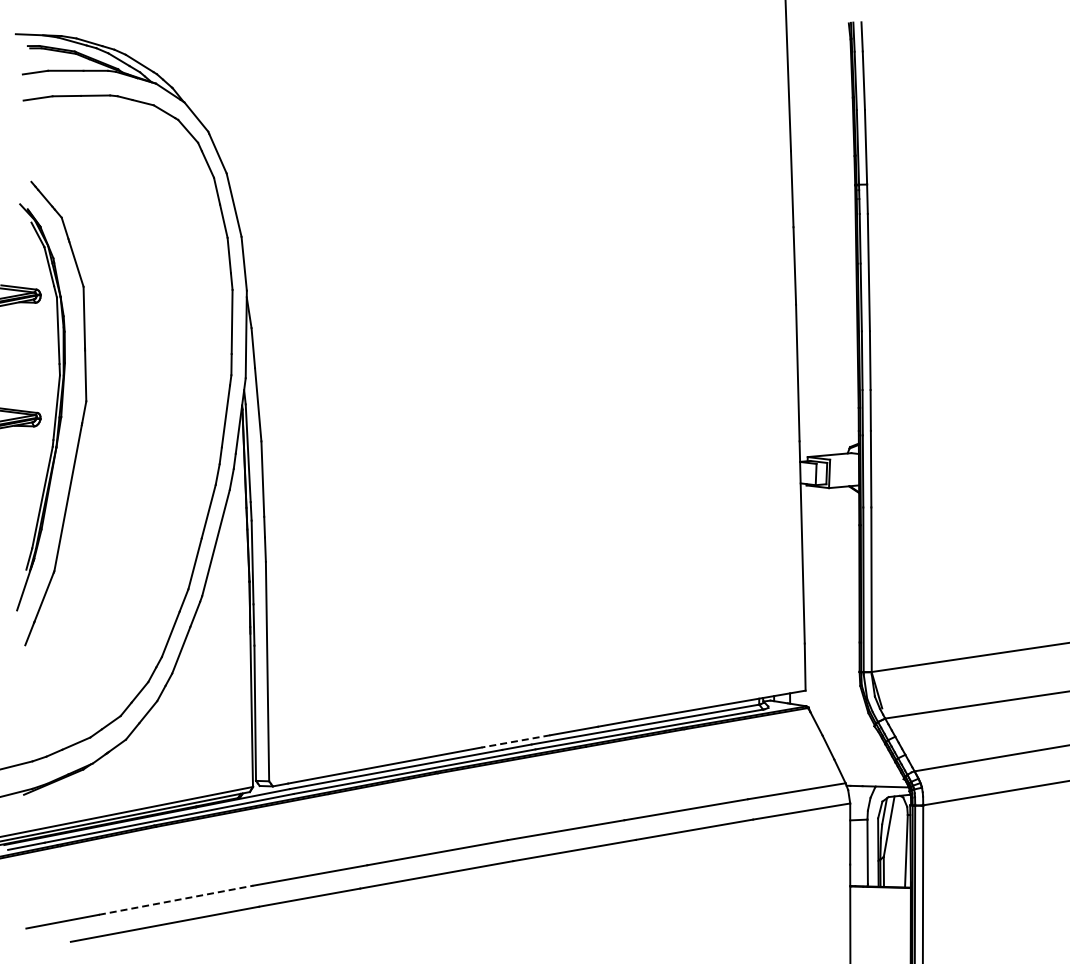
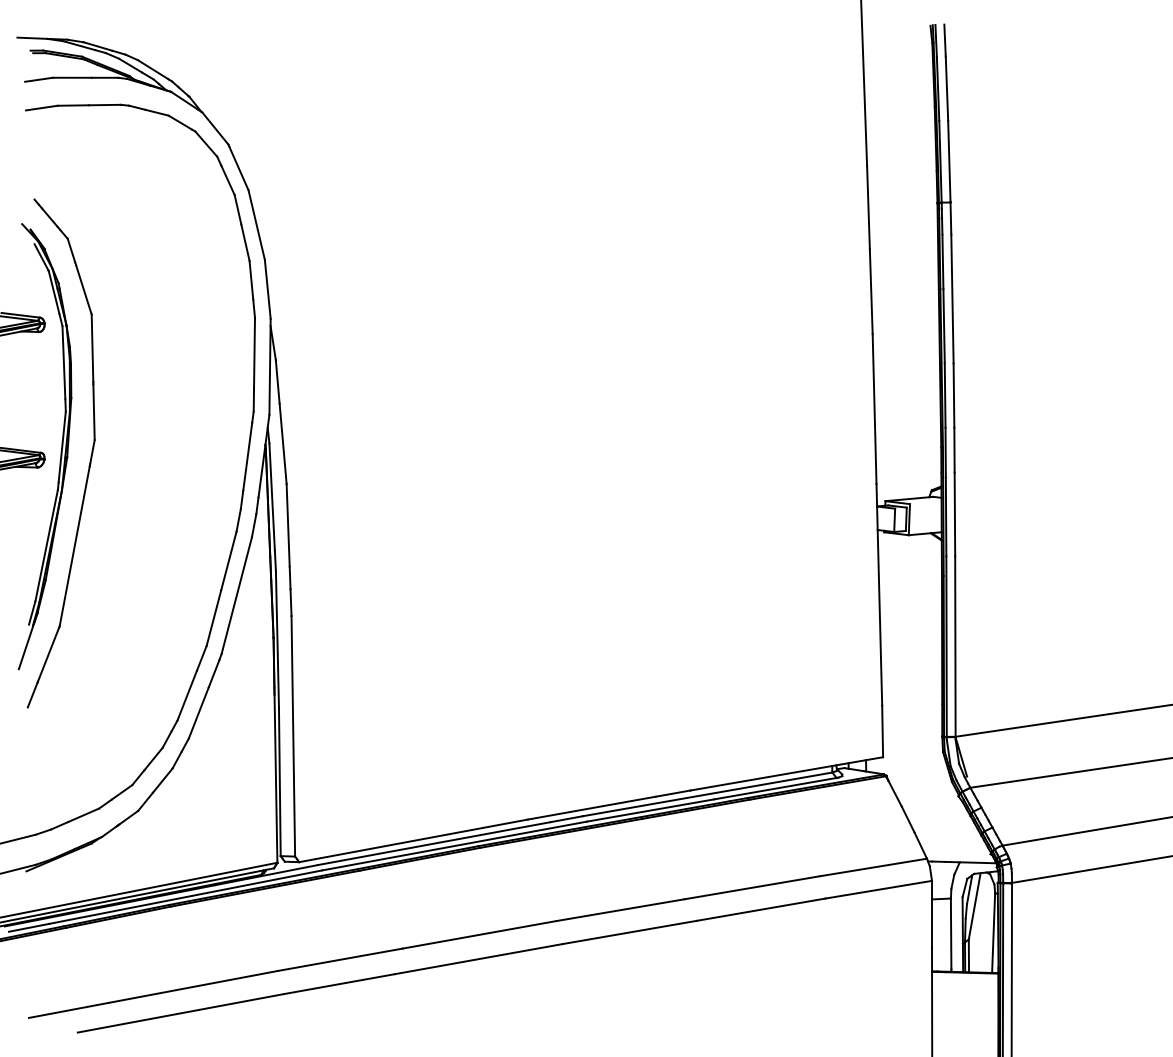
line: (515, 741) -> (565, 812), dashed -> solid
line: (176, 900) -> (193, 987), dashed -> solid

